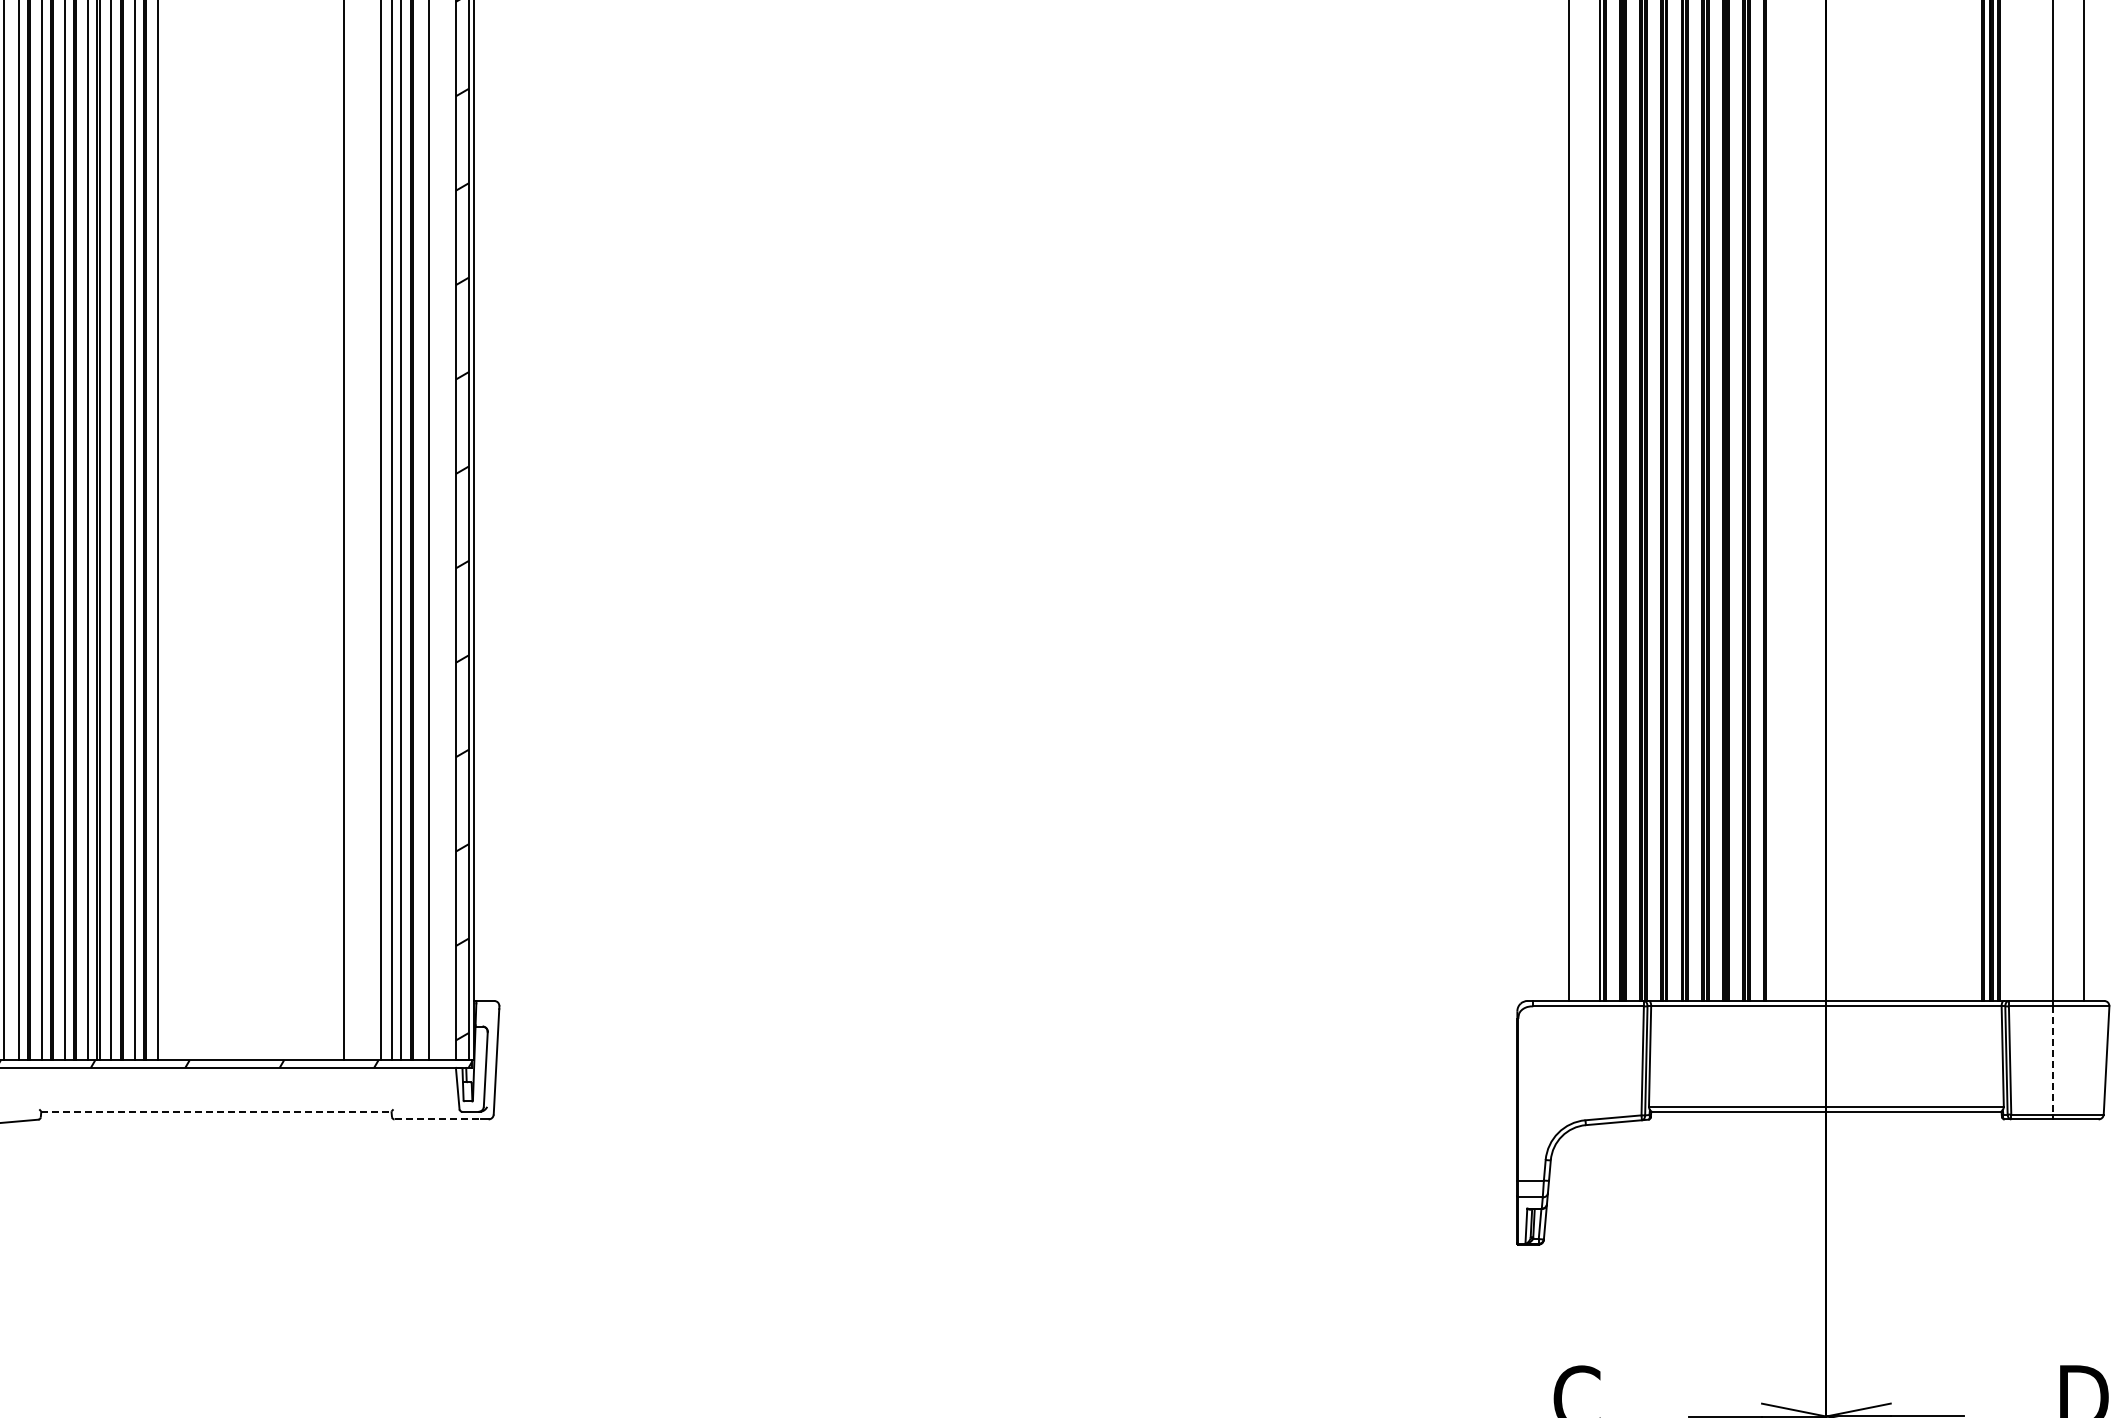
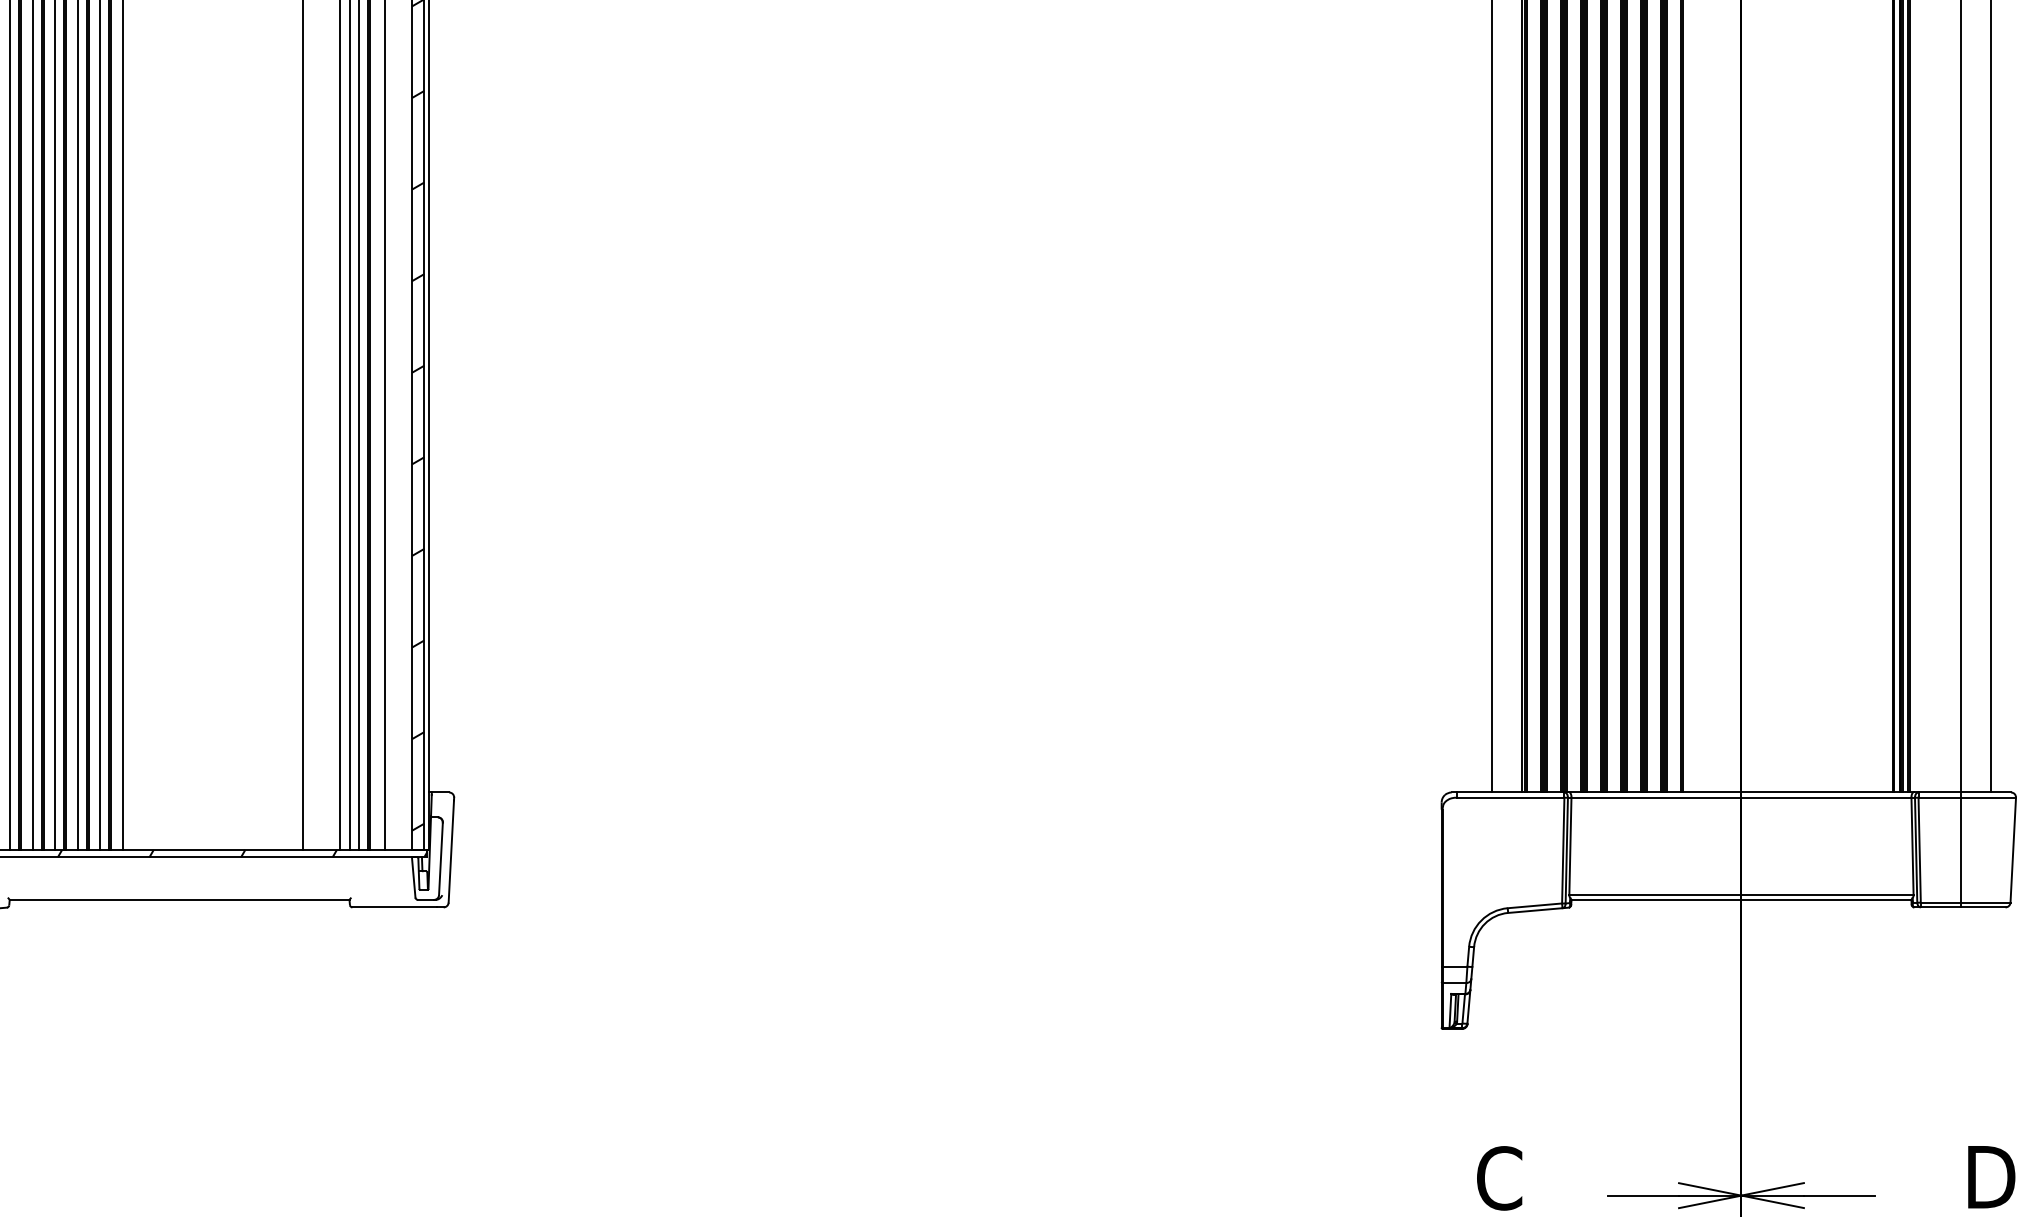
line: (2053, 1060) -> (1961, 850), dashed -> solid
line: (216, 1111) -> (179, 899), dashed -> solid
line: (438, 1119) -> (395, 907), dashed -> solid

